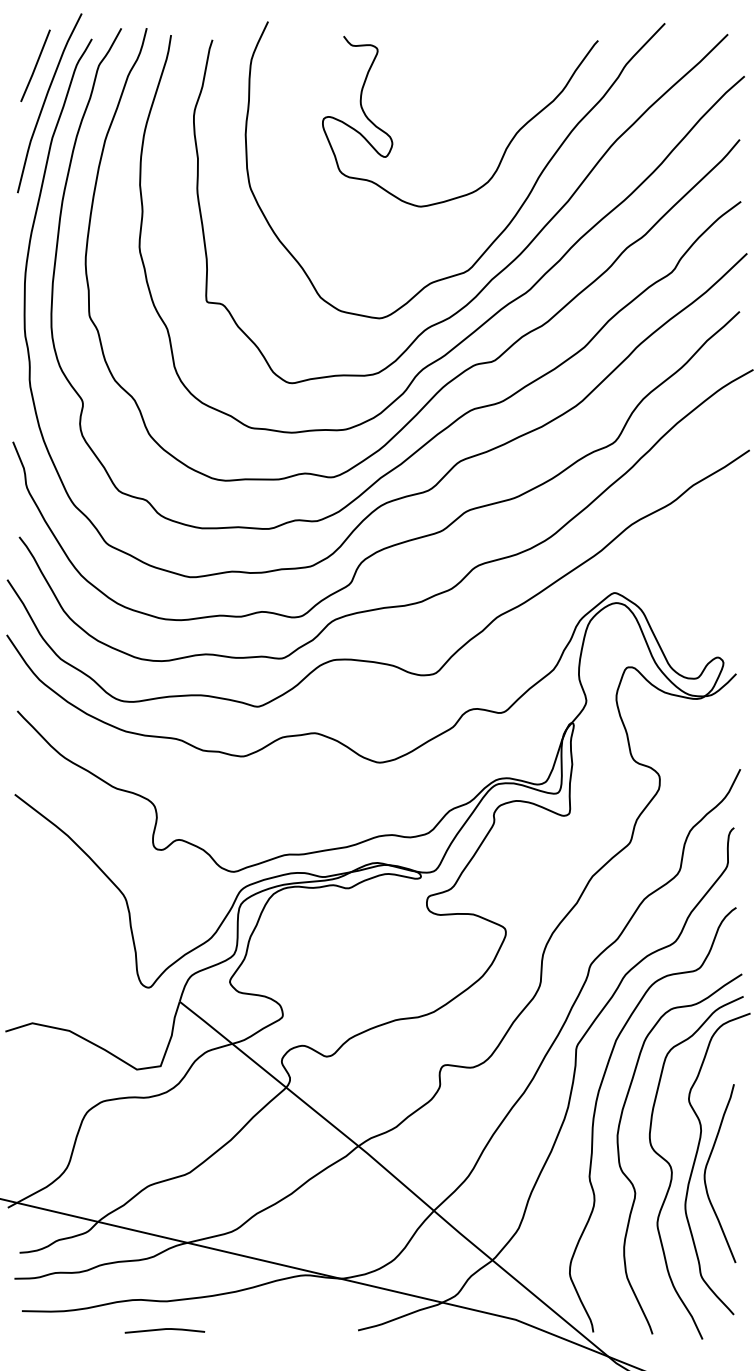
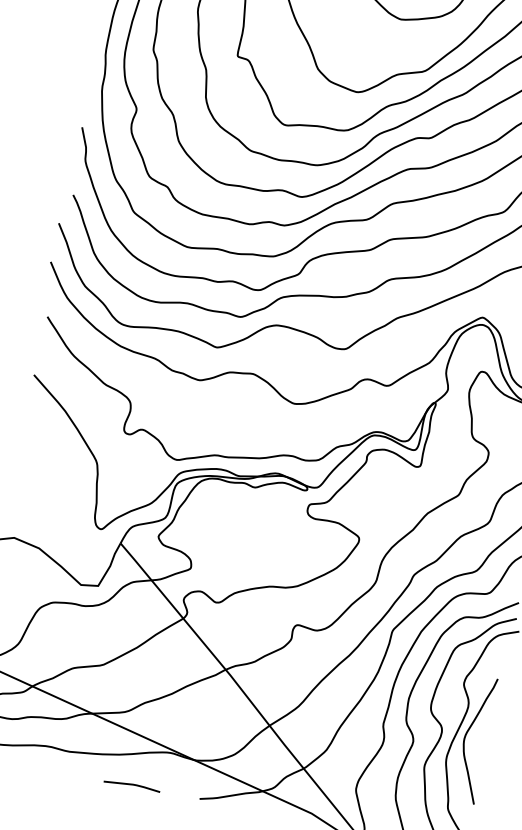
line: (164, 1330) -> (131, 785), moved

